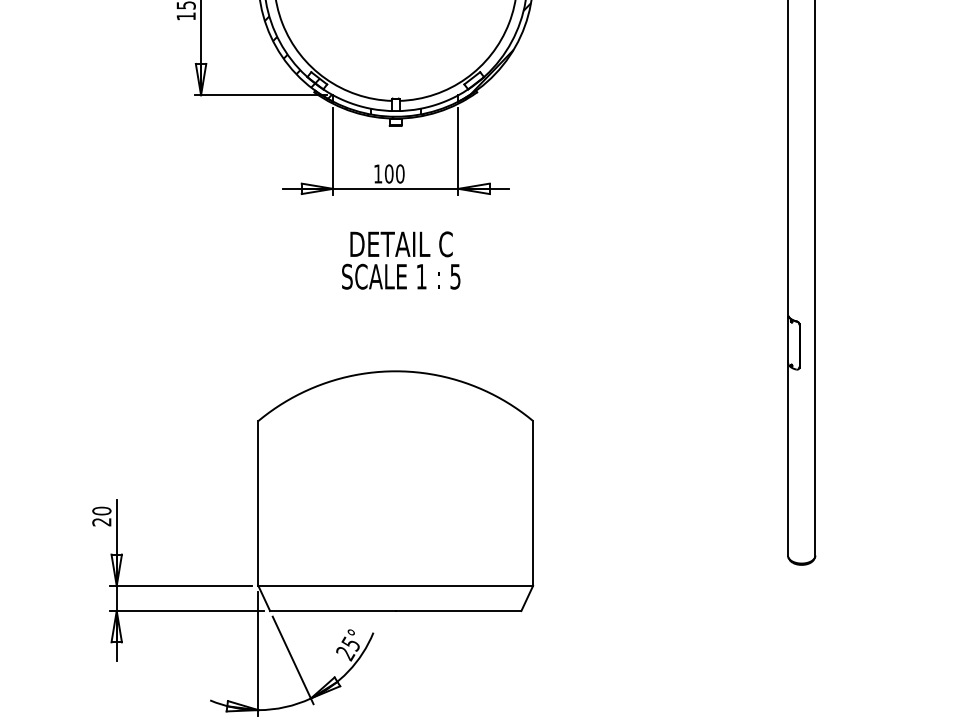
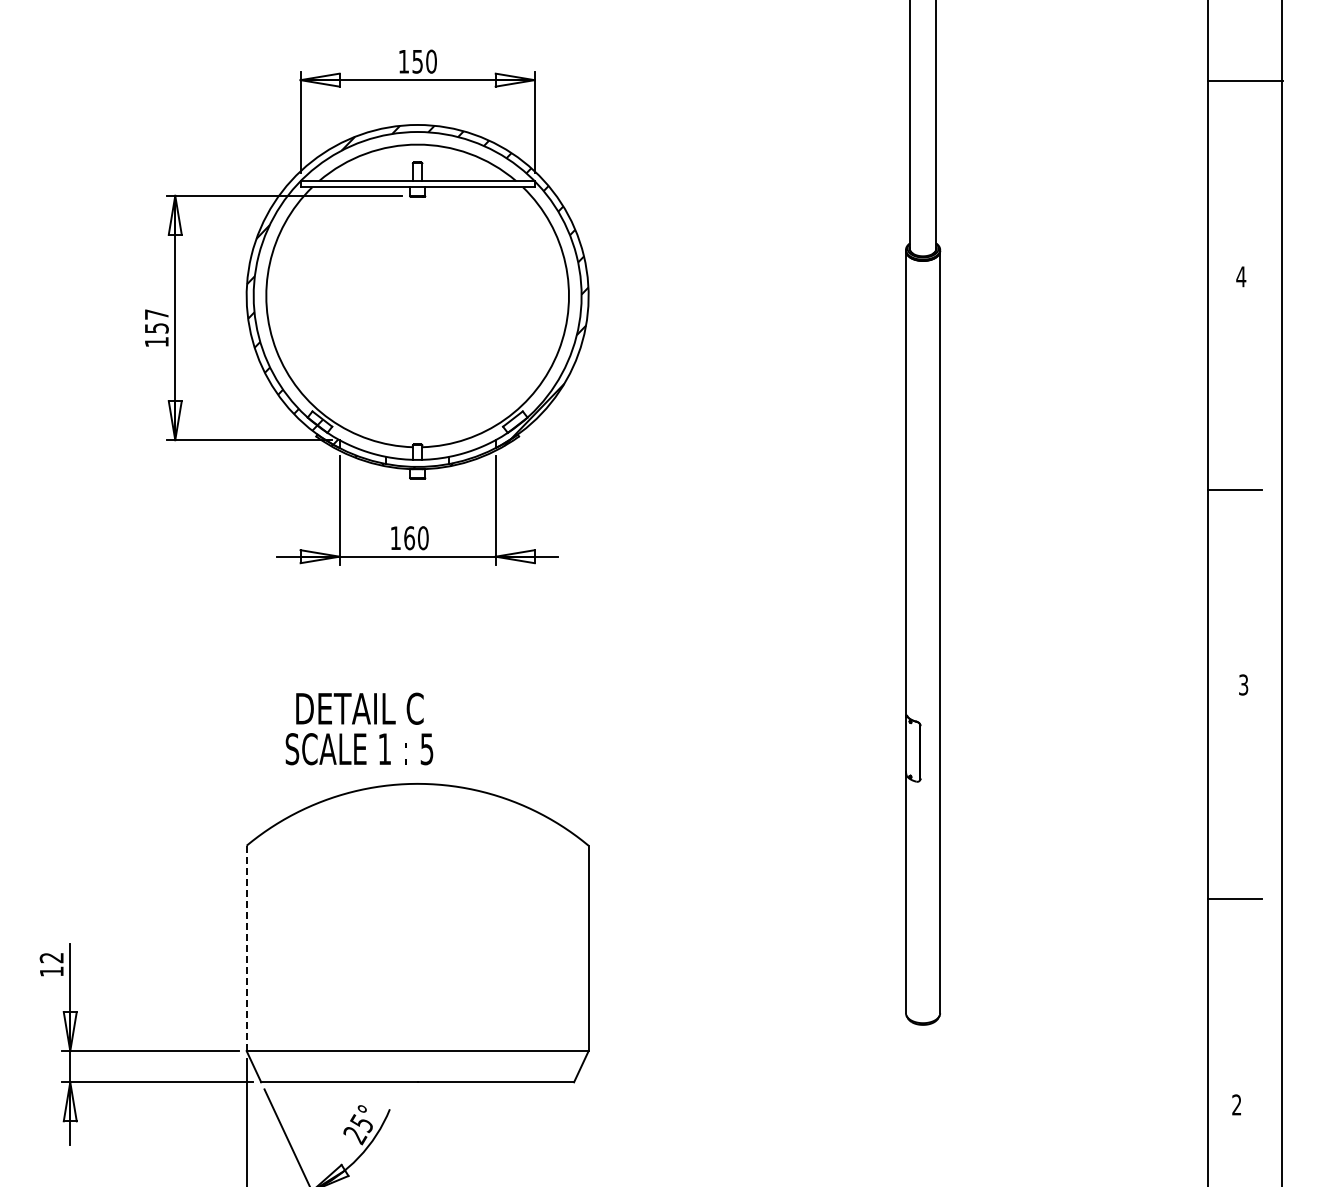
text: (389, 173) -> (409, 537), 100 -> 160
text: (401, 260) -> (359, 728), moved
line: (258, 503) -> (246, 948), solid -> dashed
text: (101, 516) -> (51, 964), 20 -> 12

